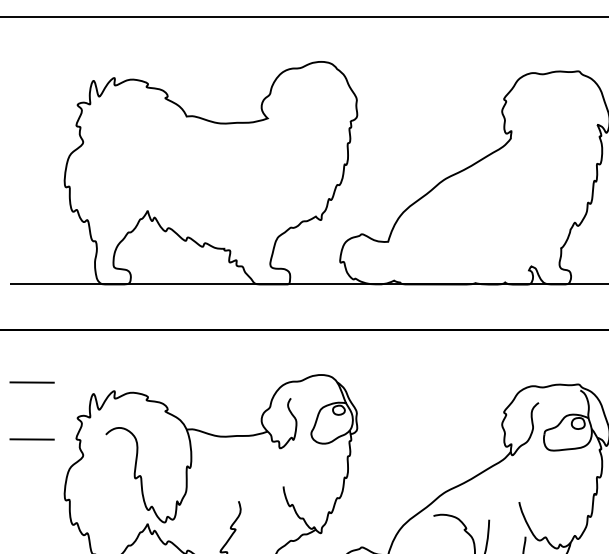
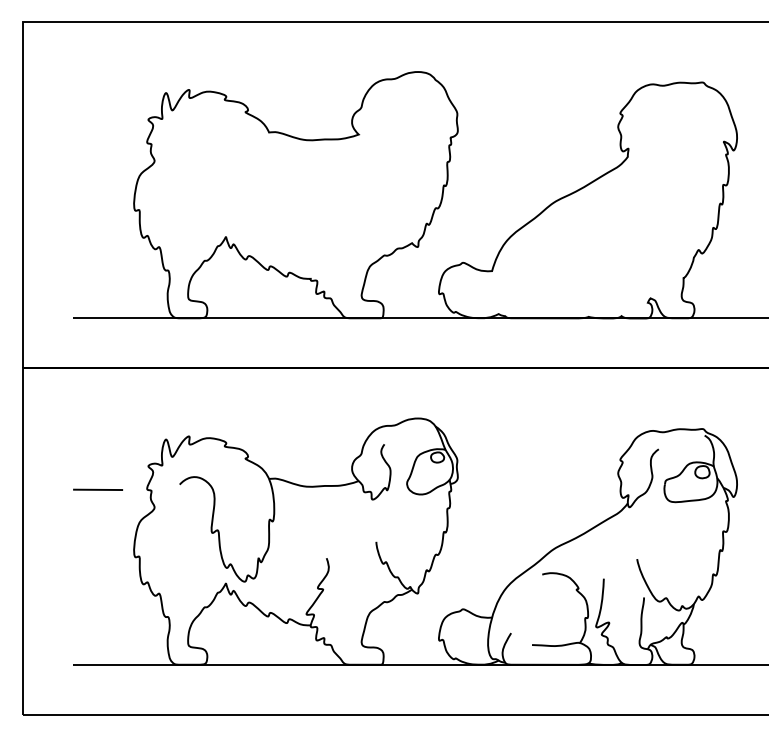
line: (31, 382) -> (97, 426), removed

